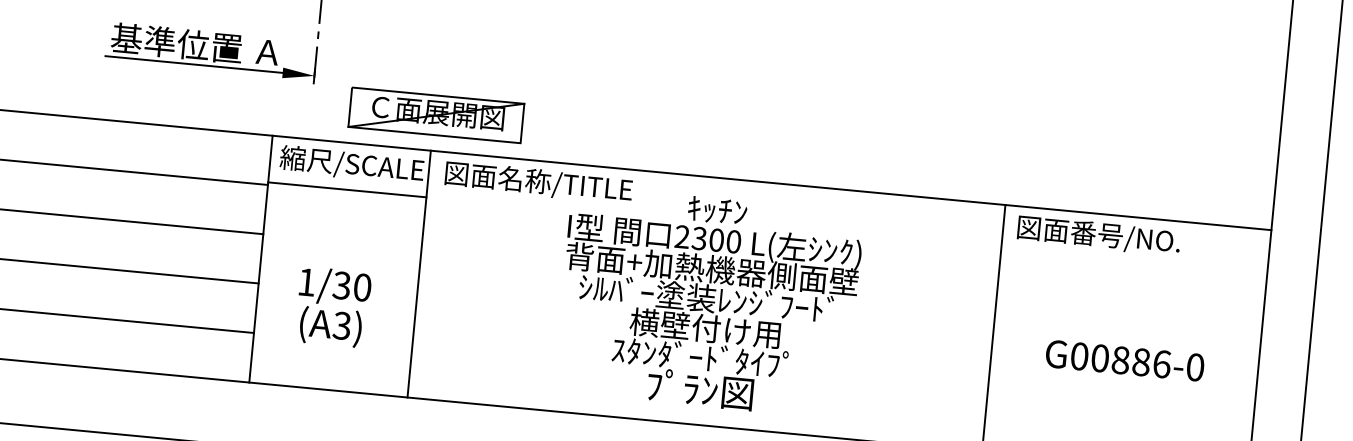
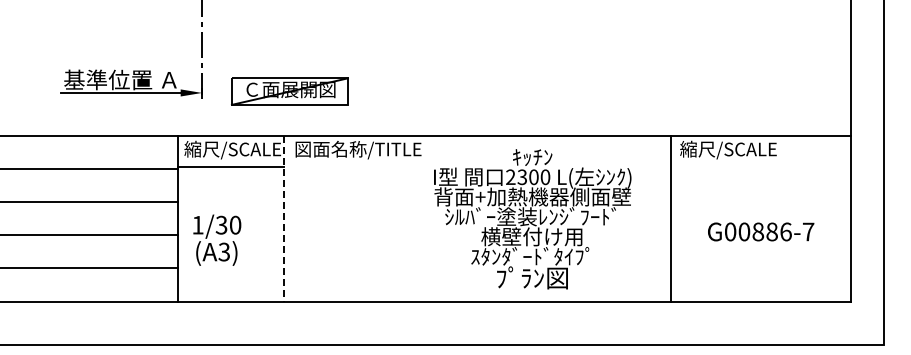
part: (435, 115) -> (289, 91), moved
text: (1098, 234) -> (735, 149), 図面番号/NO. -> 縮尺/SCALE
line: (419, 275) -> (284, 219), solid -> dashed
text: (708, 302) -> (532, 219), moved
text: (333, 306) -> (217, 239), moved
text: (1195, 366) -> (808, 231), G00886-0 -> G00886-7

